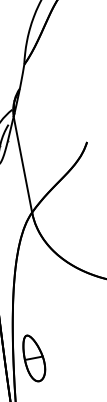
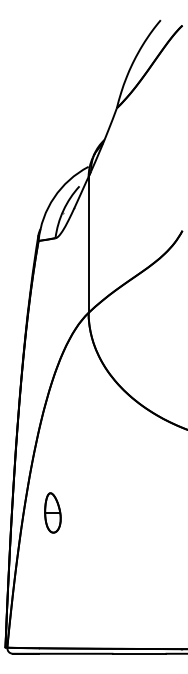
part: (33, 357) -> (52, 512), size x0.6

